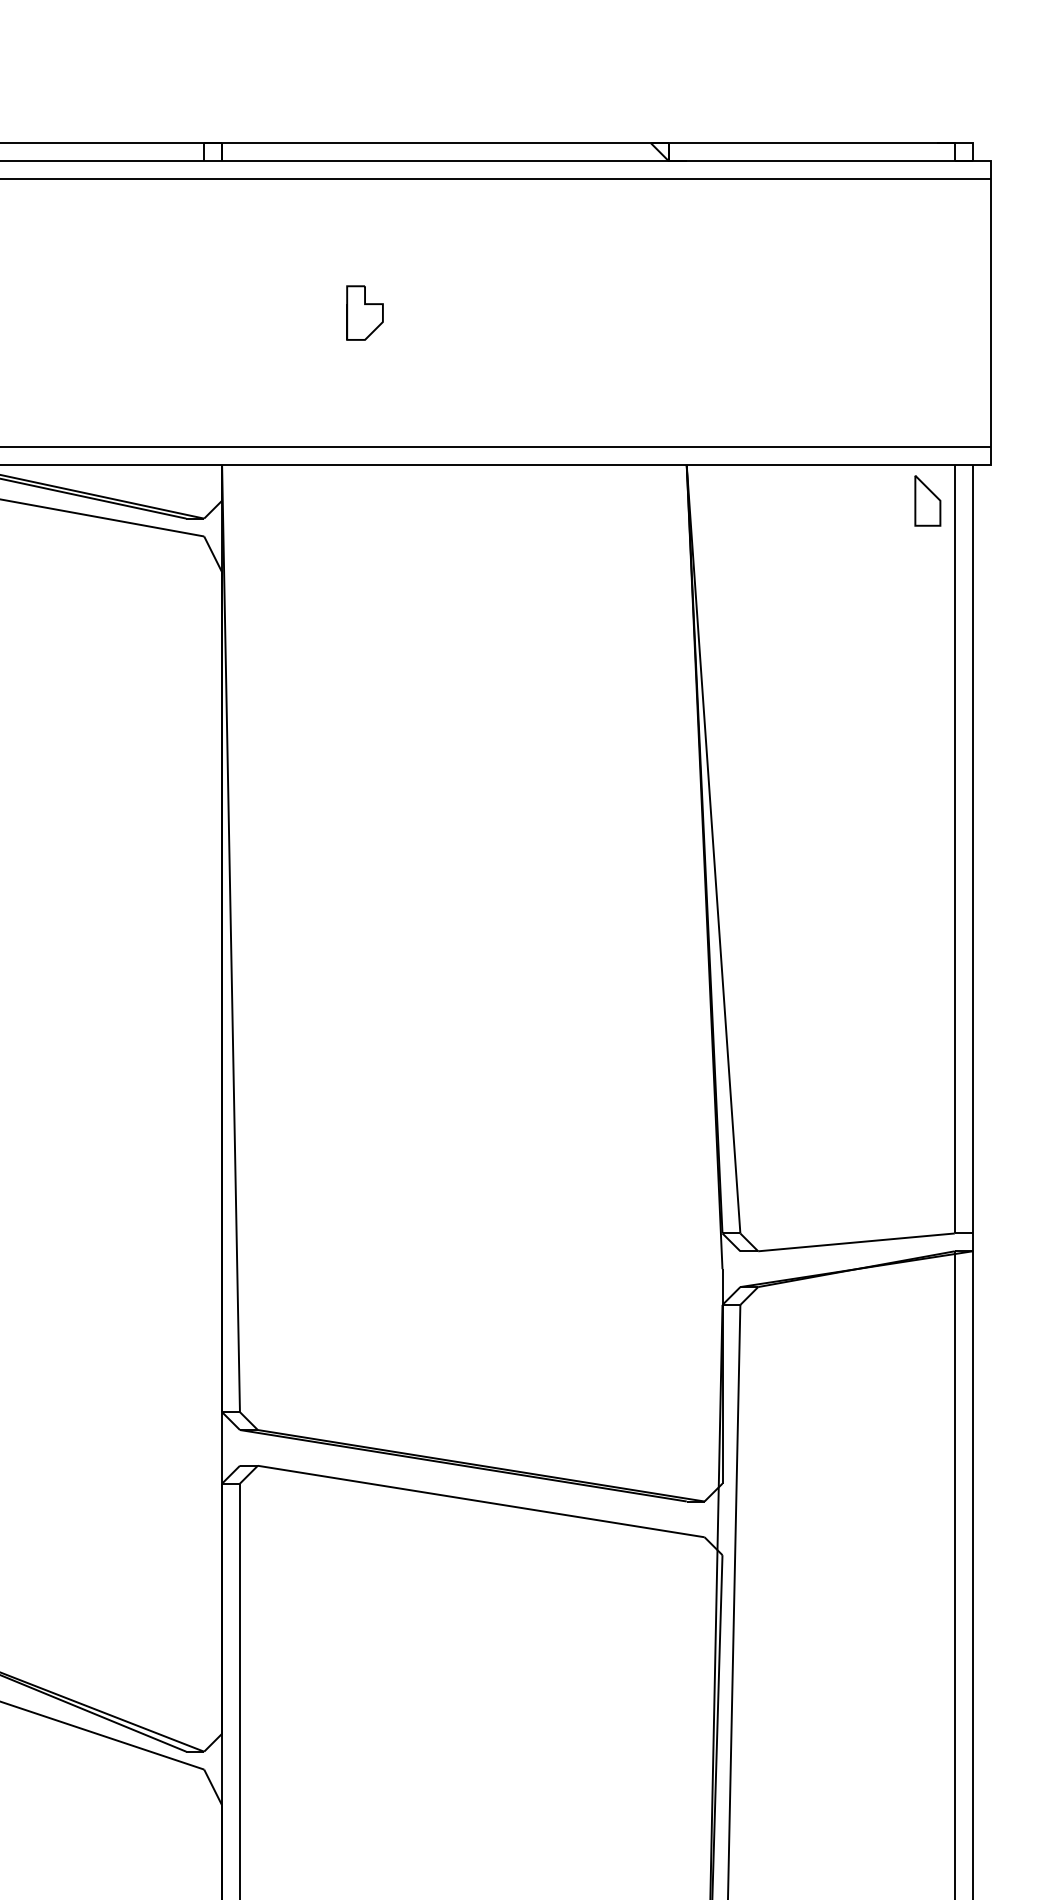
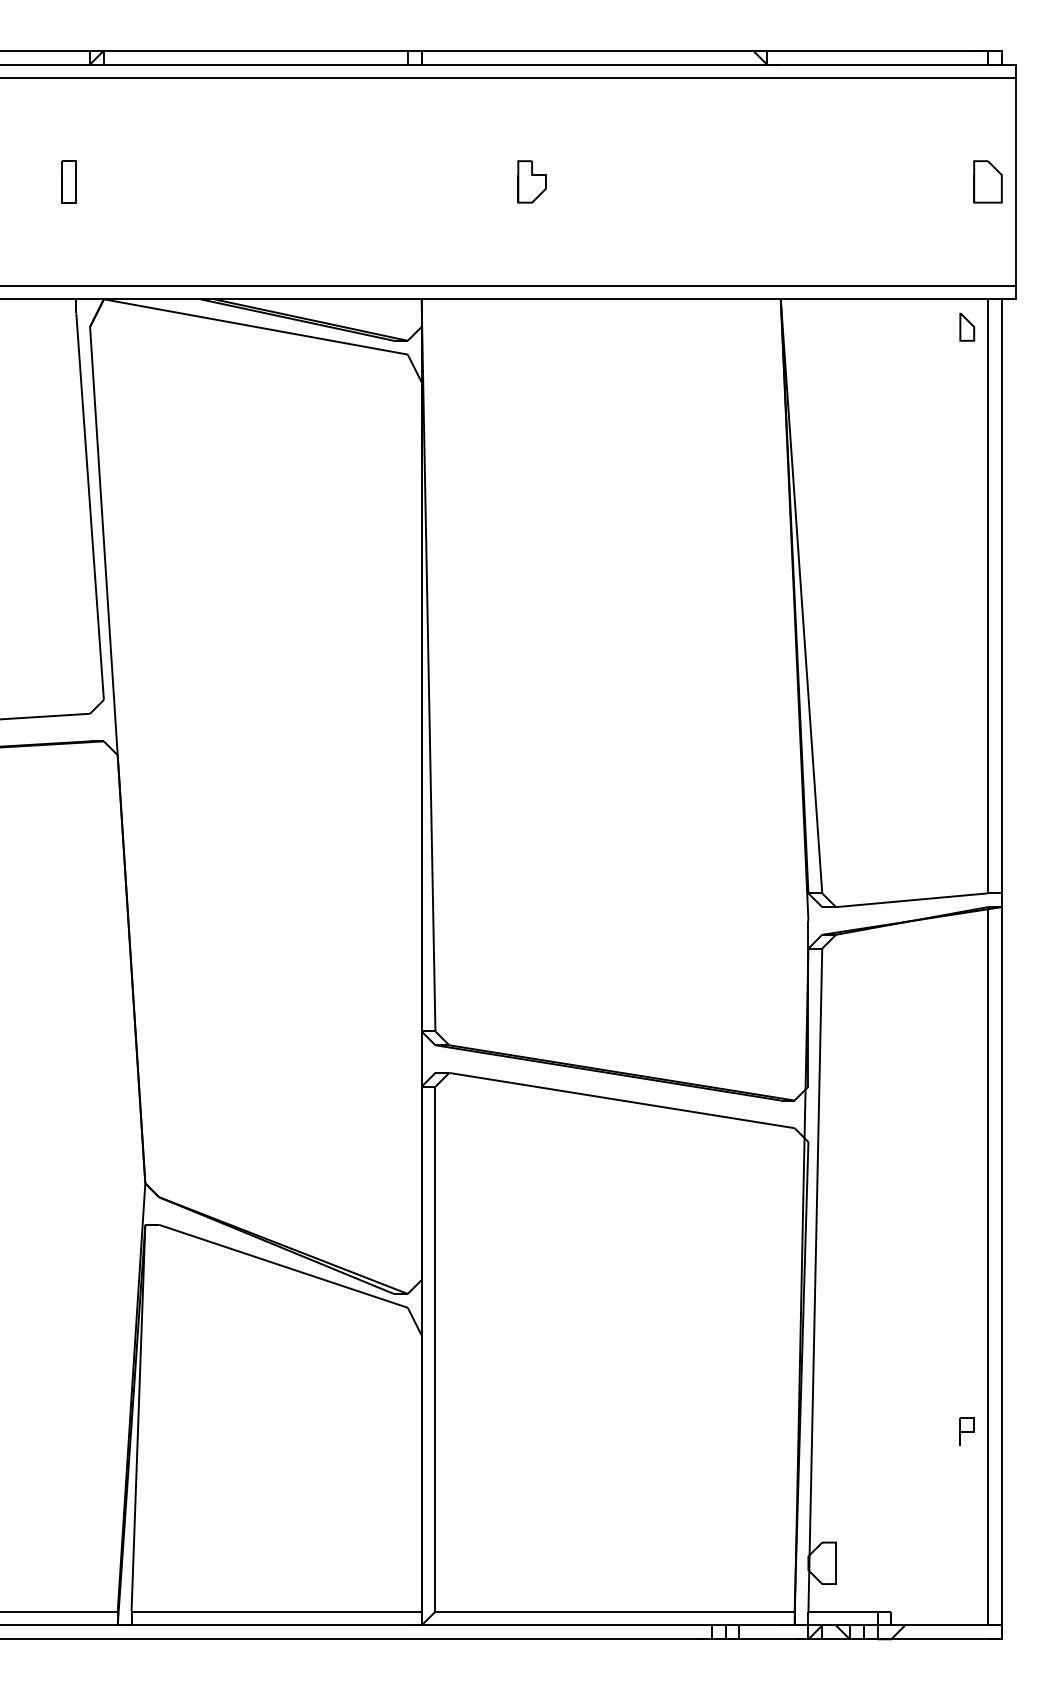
part: (954, 312) -> (987, 181), added
part: (928, 500) -> (967, 326), size x0.71

